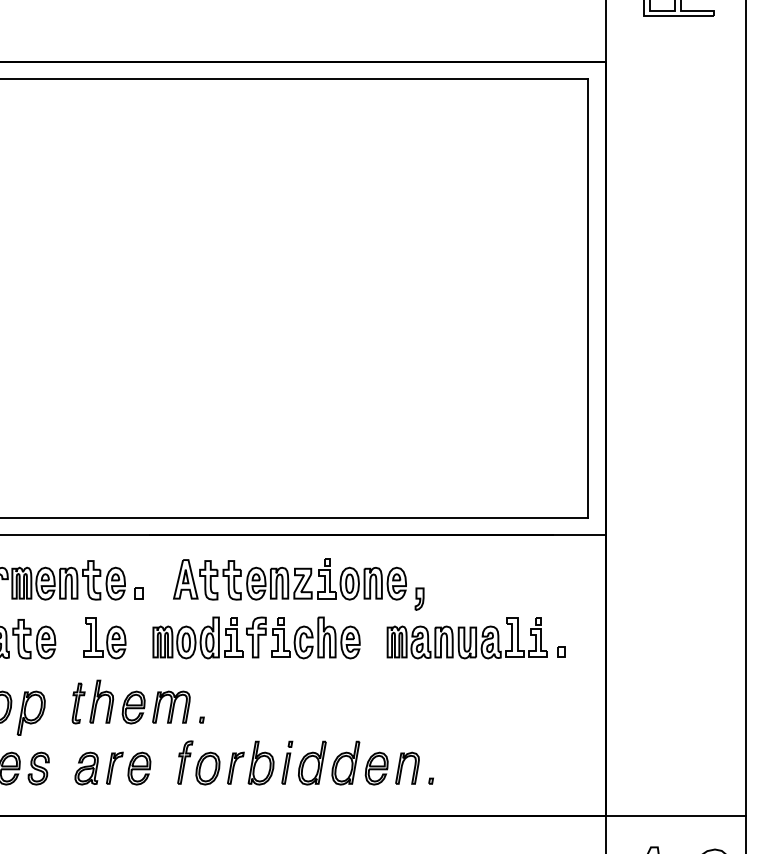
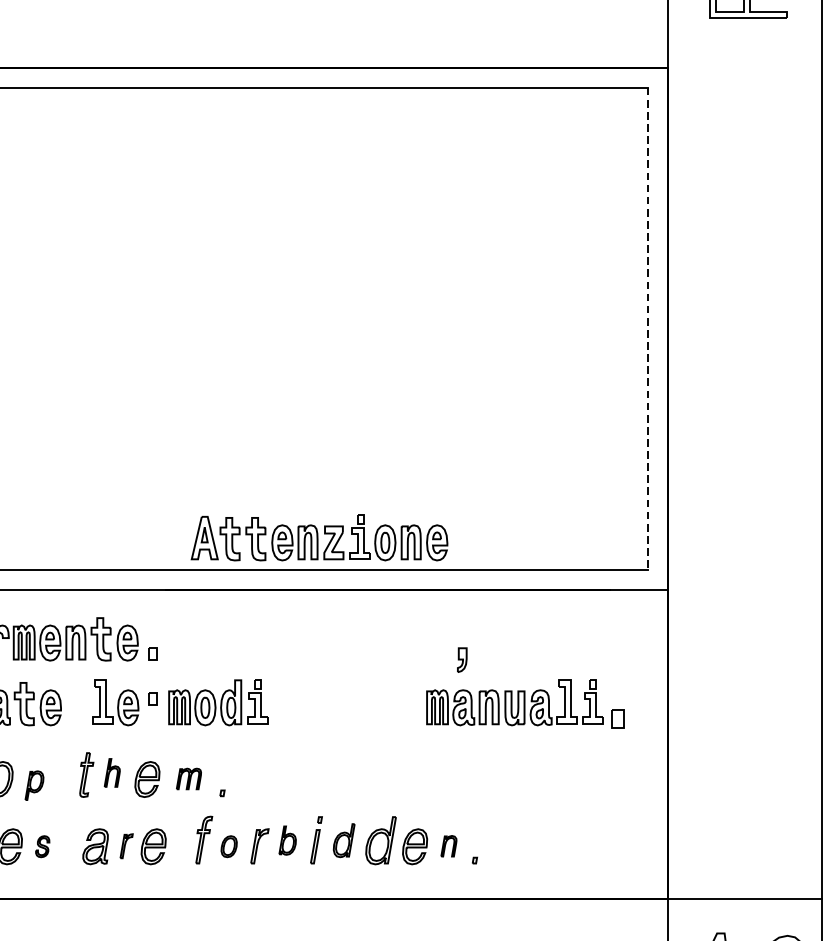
line: (588, 299) -> (648, 330), solid -> dashed
part: (289, 579) -> (318, 538), moved
part: (138, 634) -> (152, 699), added
part: (303, 637) -> (334, 702), removed
part: (561, 651) -> (618, 717), size x1.6
part: (101, 701) -> (111, 772), size x0.6
part: (171, 706) -> (189, 778), size x0.6
part: (30, 712) -> (33, 784), size x0.6
part: (260, 762) -> (287, 839), size x0.6
part: (312, 762) -> (344, 839), size x0.7
part: (114, 767) -> (126, 845), size x0.7
part: (407, 767) -> (448, 845), size x0.6
part: (38, 768) -> (42, 846), size x0.6
part: (207, 768) -> (228, 846), size x0.6

